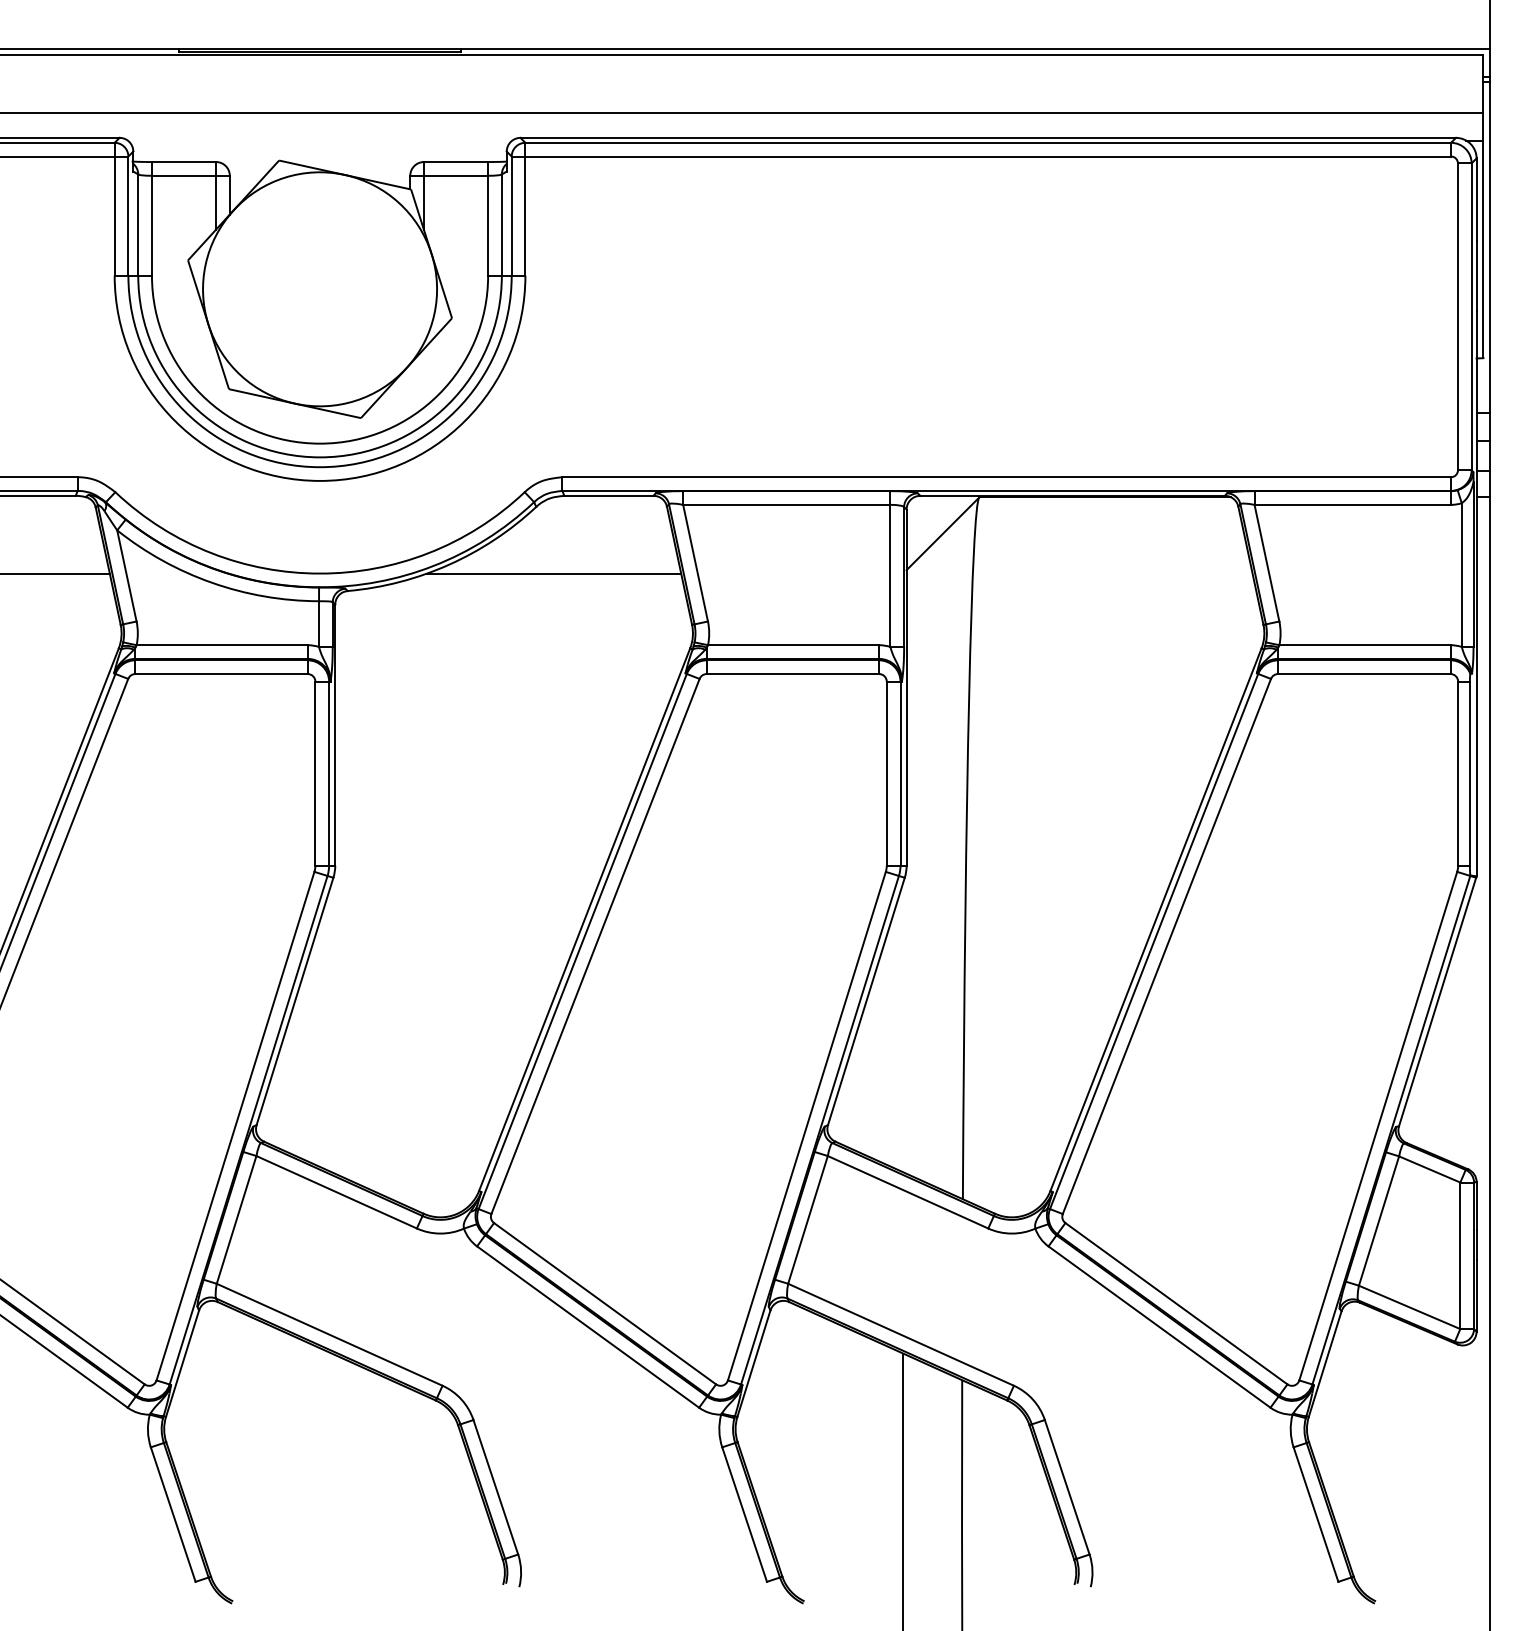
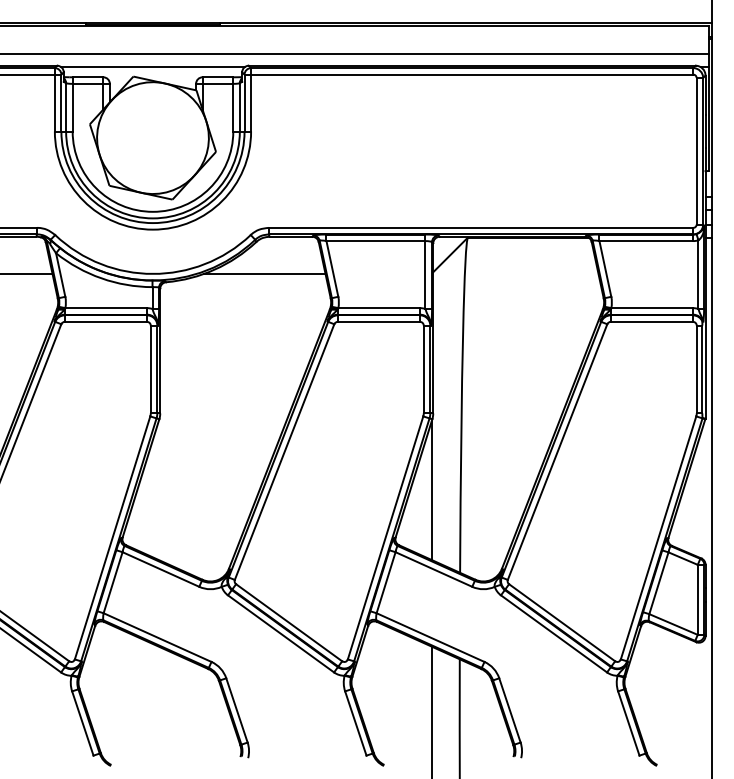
line: (319, 141) -> (152, 67), added
line: (903, 1026) -> (431, 490), added

